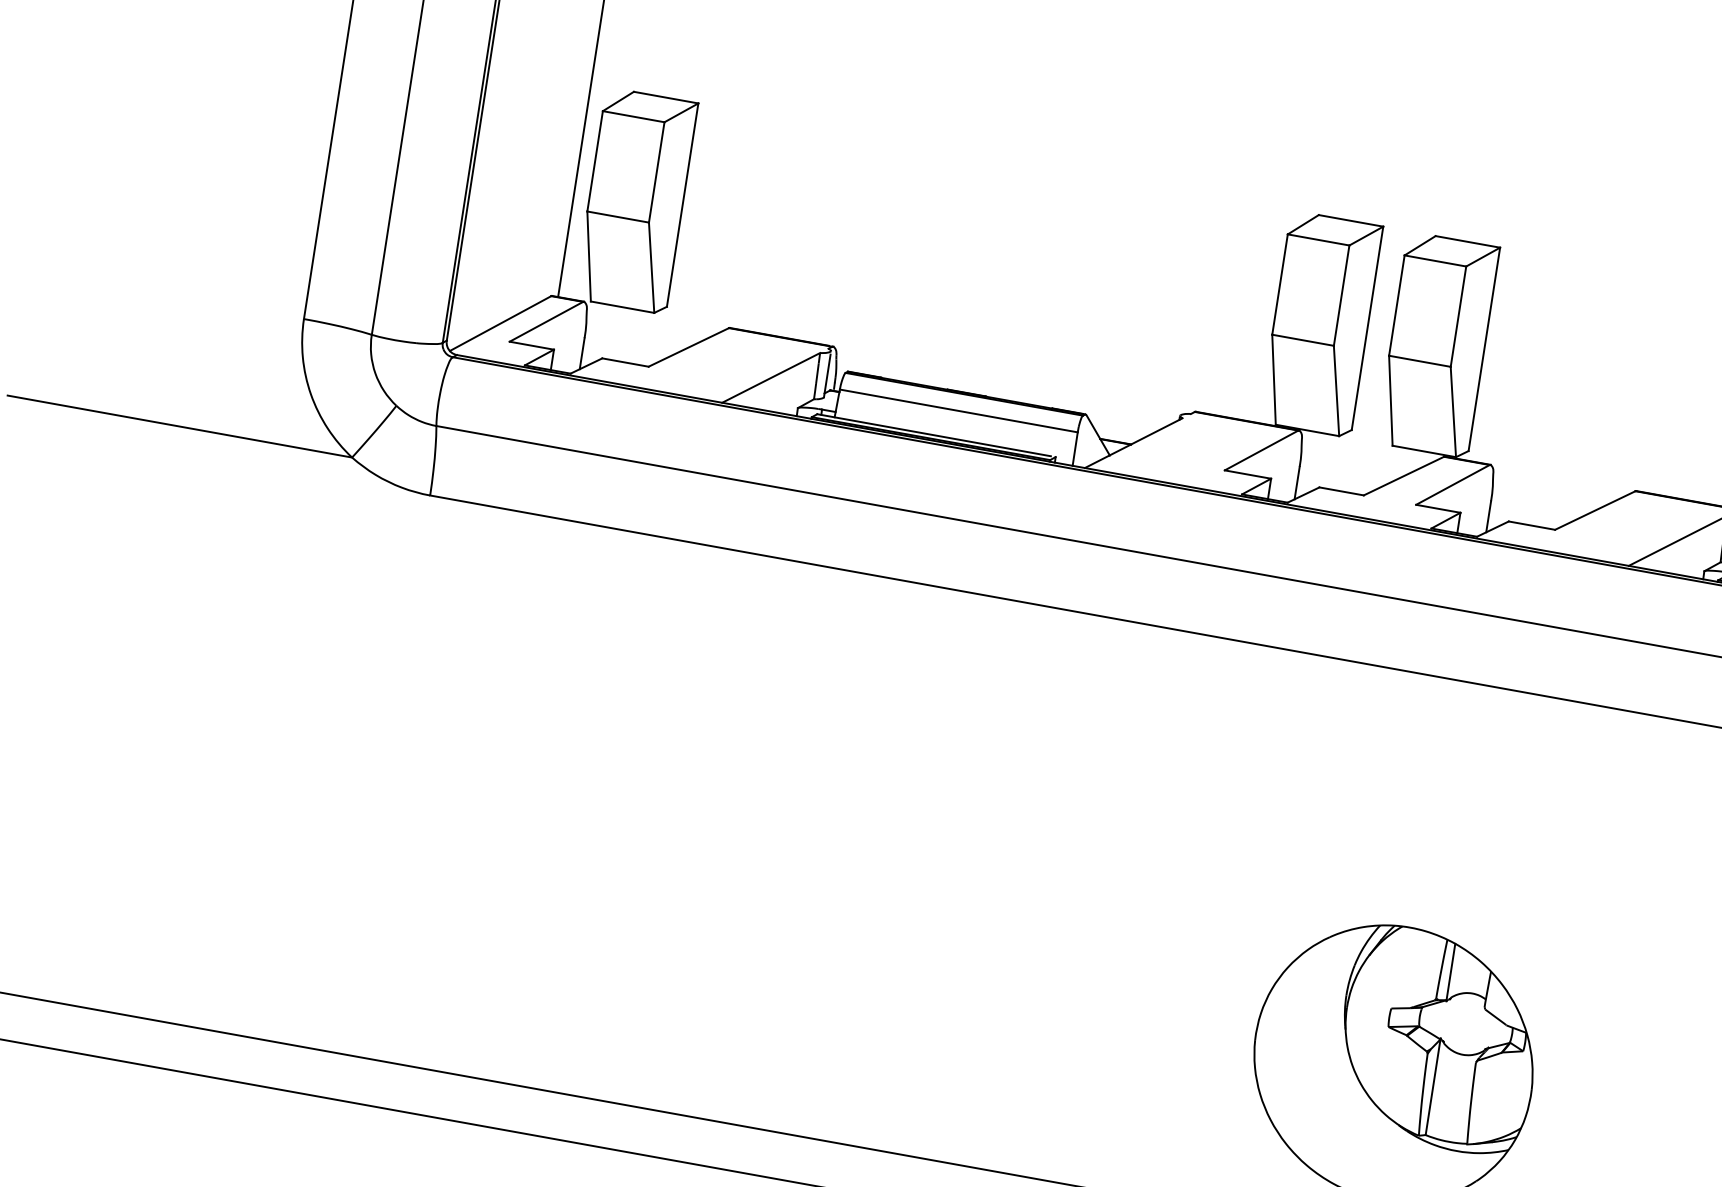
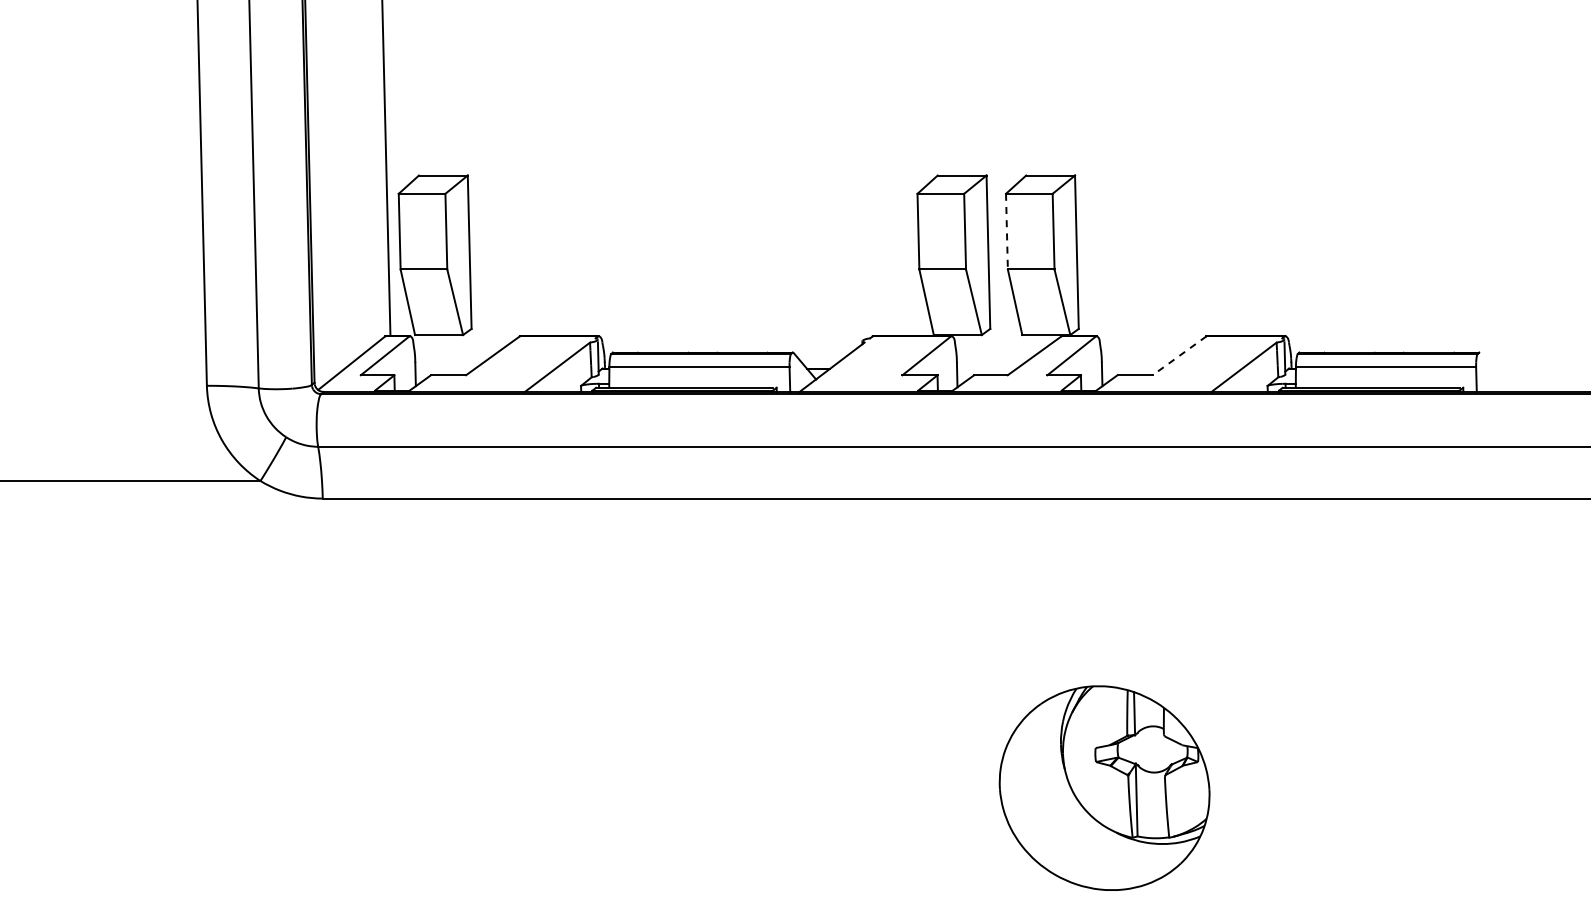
line: (1396, 305) -> (1006, 231), solid -> dashed
line: (1595, 511) -> (1179, 356), solid -> dashed

